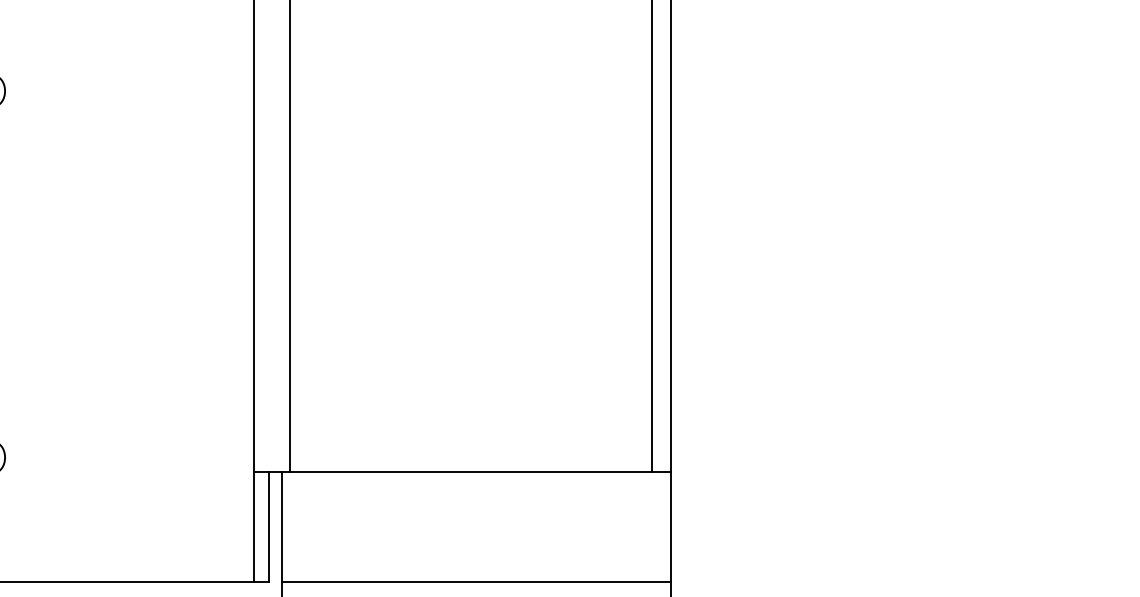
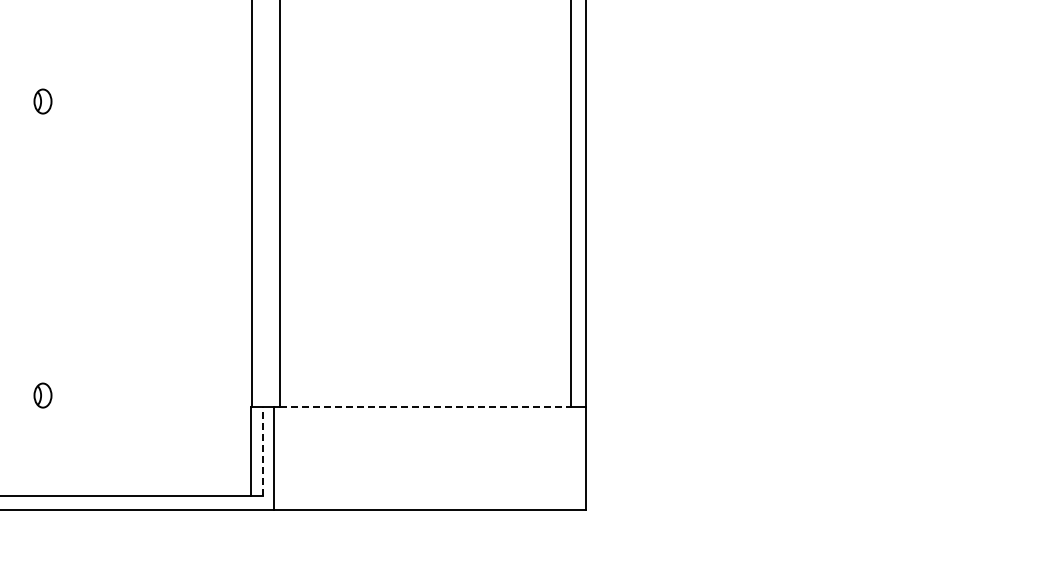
line: (471, 472) -> (425, 407), solid -> dashed
line: (269, 526) -> (263, 450), solid -> dashed
line: (476, 582) -> (429, 495), removed

